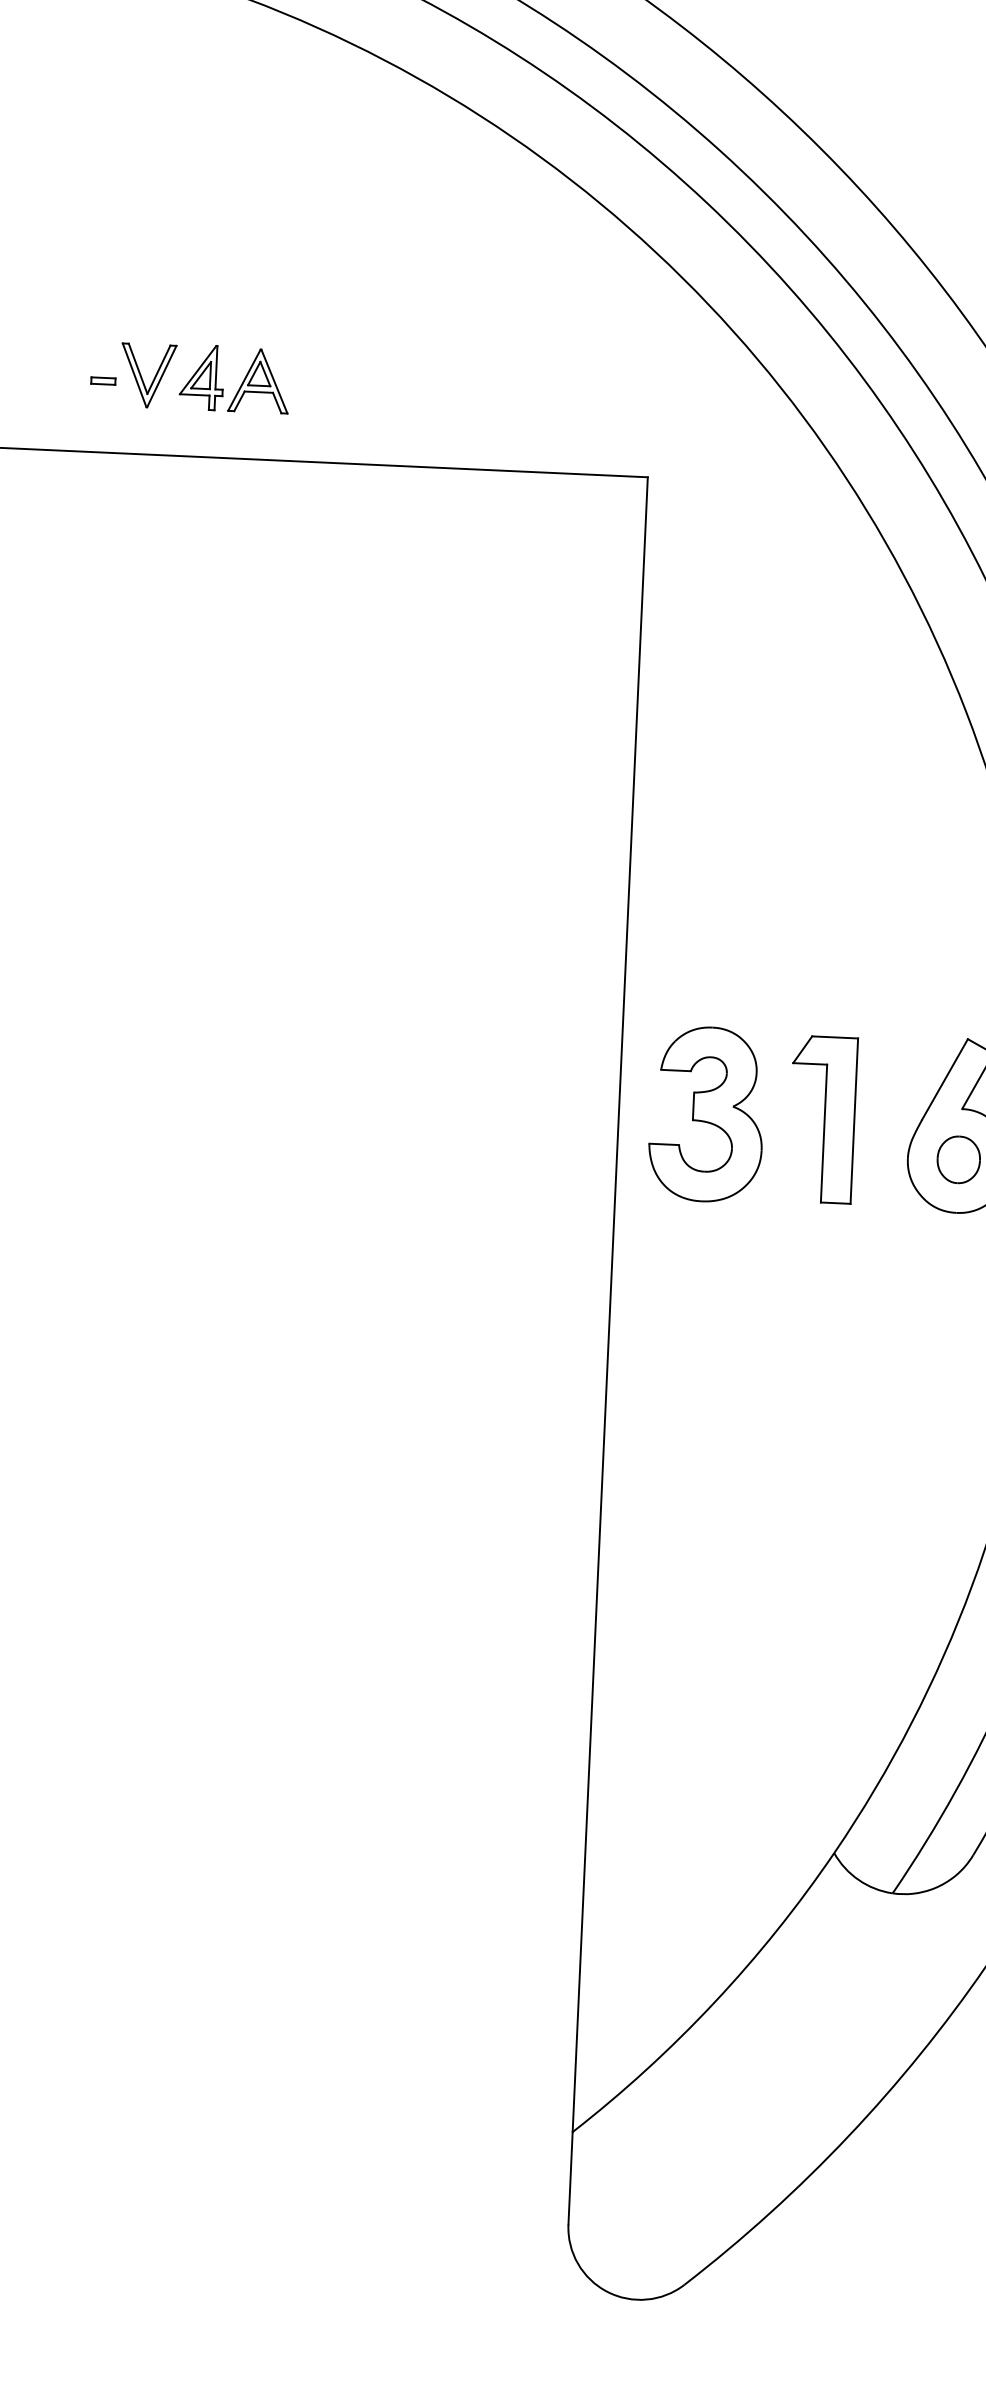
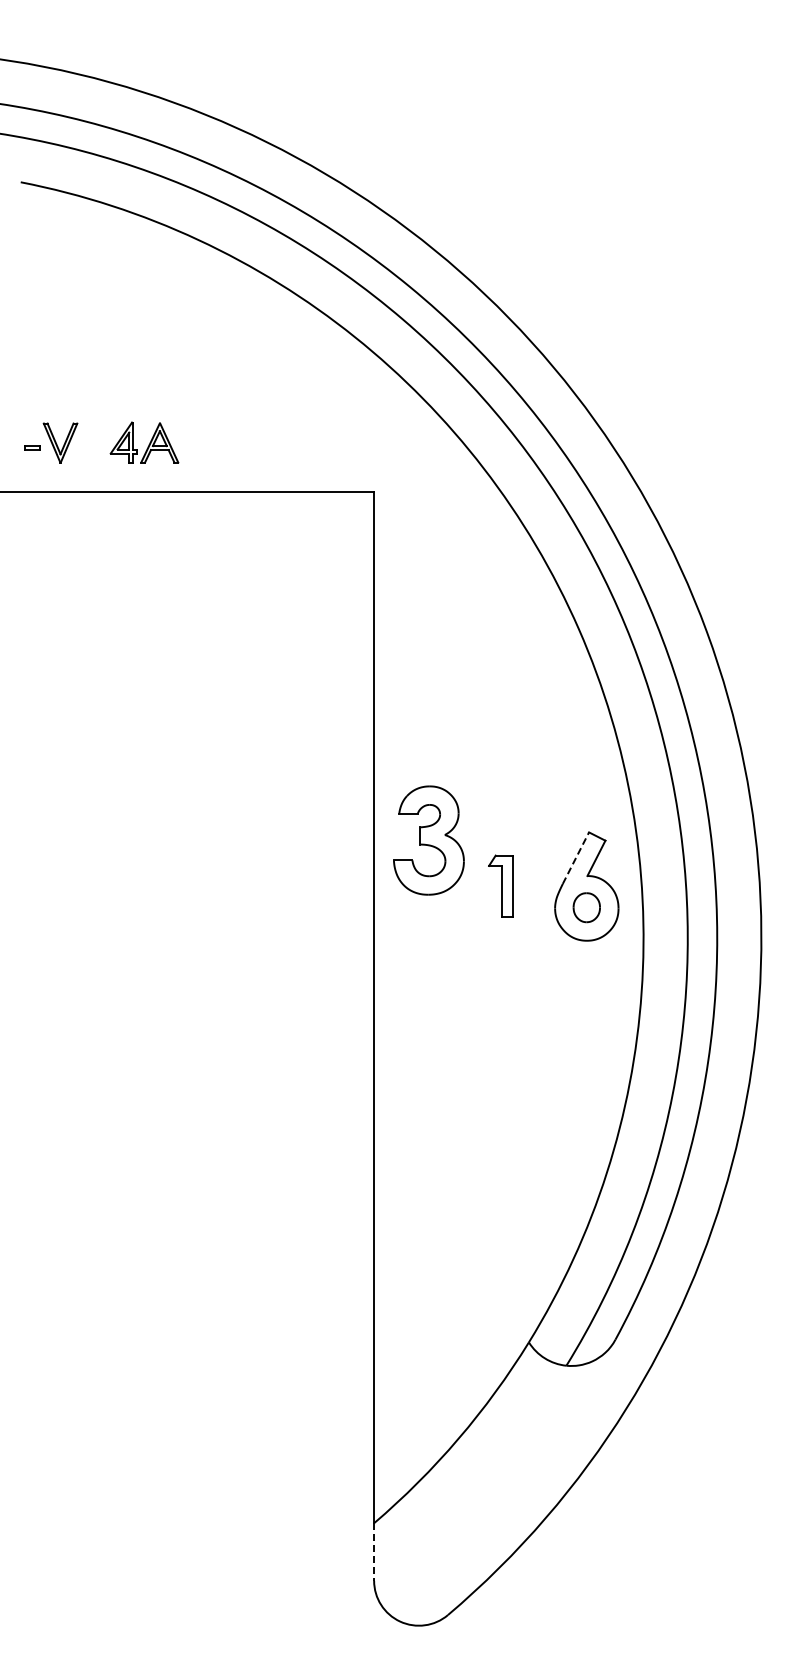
part: (234, 378) -> (144, 442), moved
line: (944, 1080) -> (575, 858), solid -> dashed
part: (706, 1114) -> (428, 840), moved
part: (821, 1119) -> (500, 886), size x0.6
line: (571, 2179) -> (374, 1552), solid -> dashed

